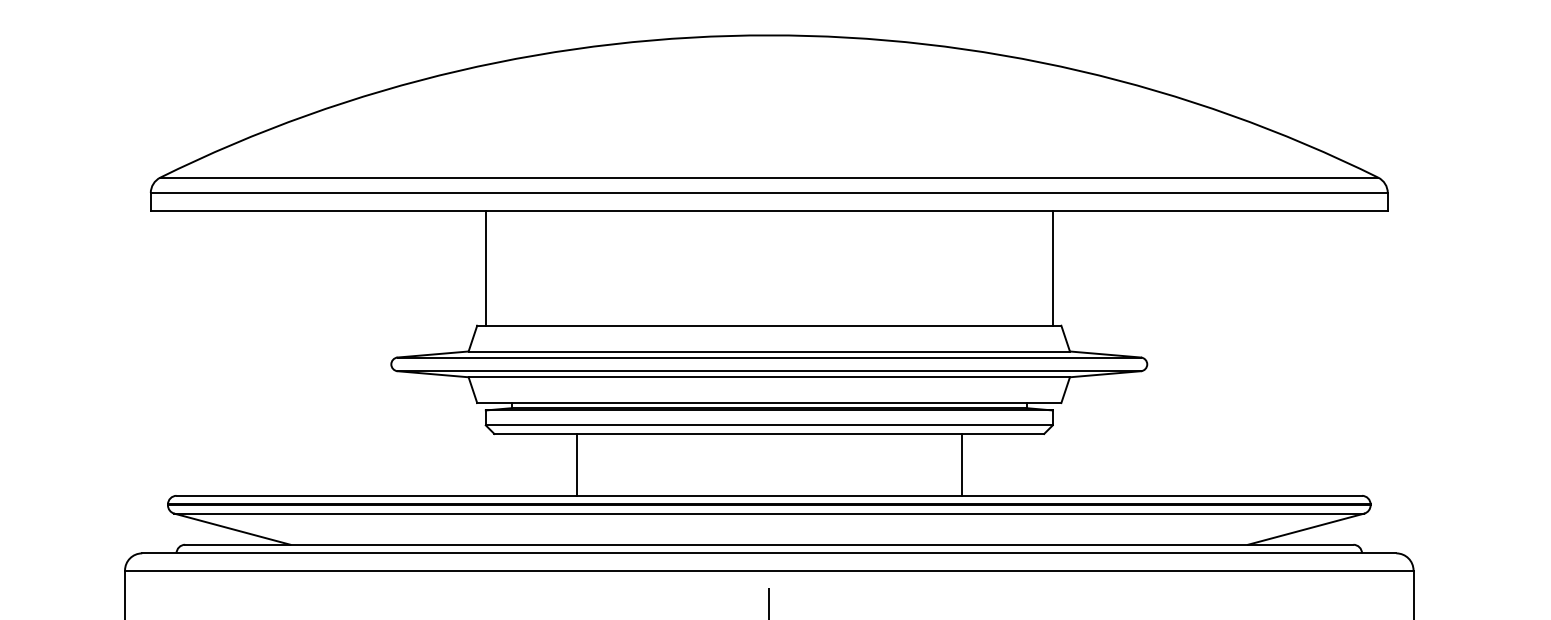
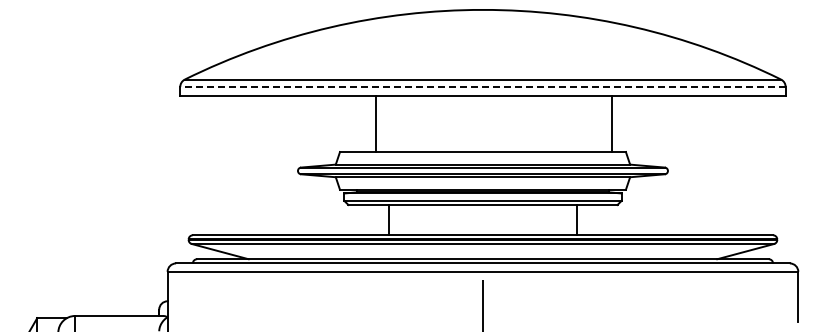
line: (768, 193) -> (482, 87), solid -> dashed
line: (486, 267) -> (376, 123), moved
line: (1052, 267) -> (611, 123), moved

